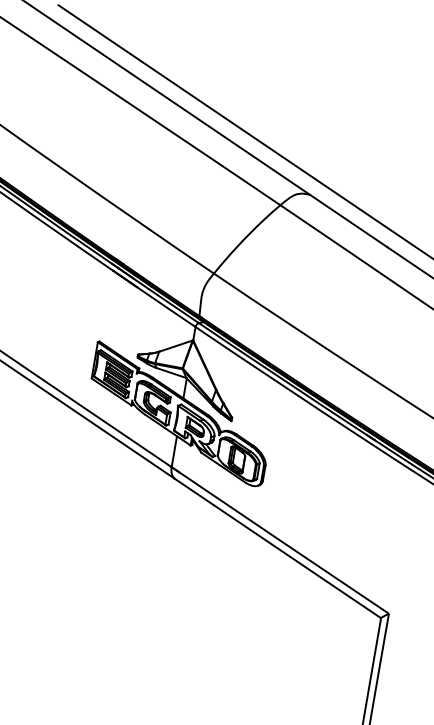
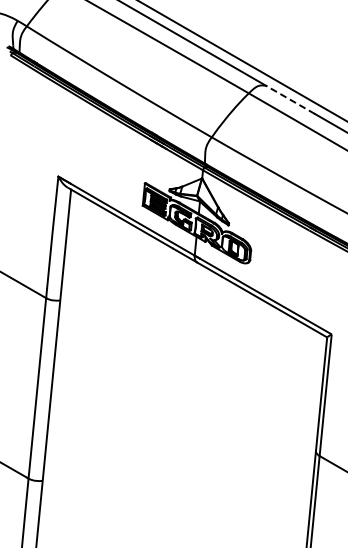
line: (348, 220) -> (290, 99), solid -> dashed

